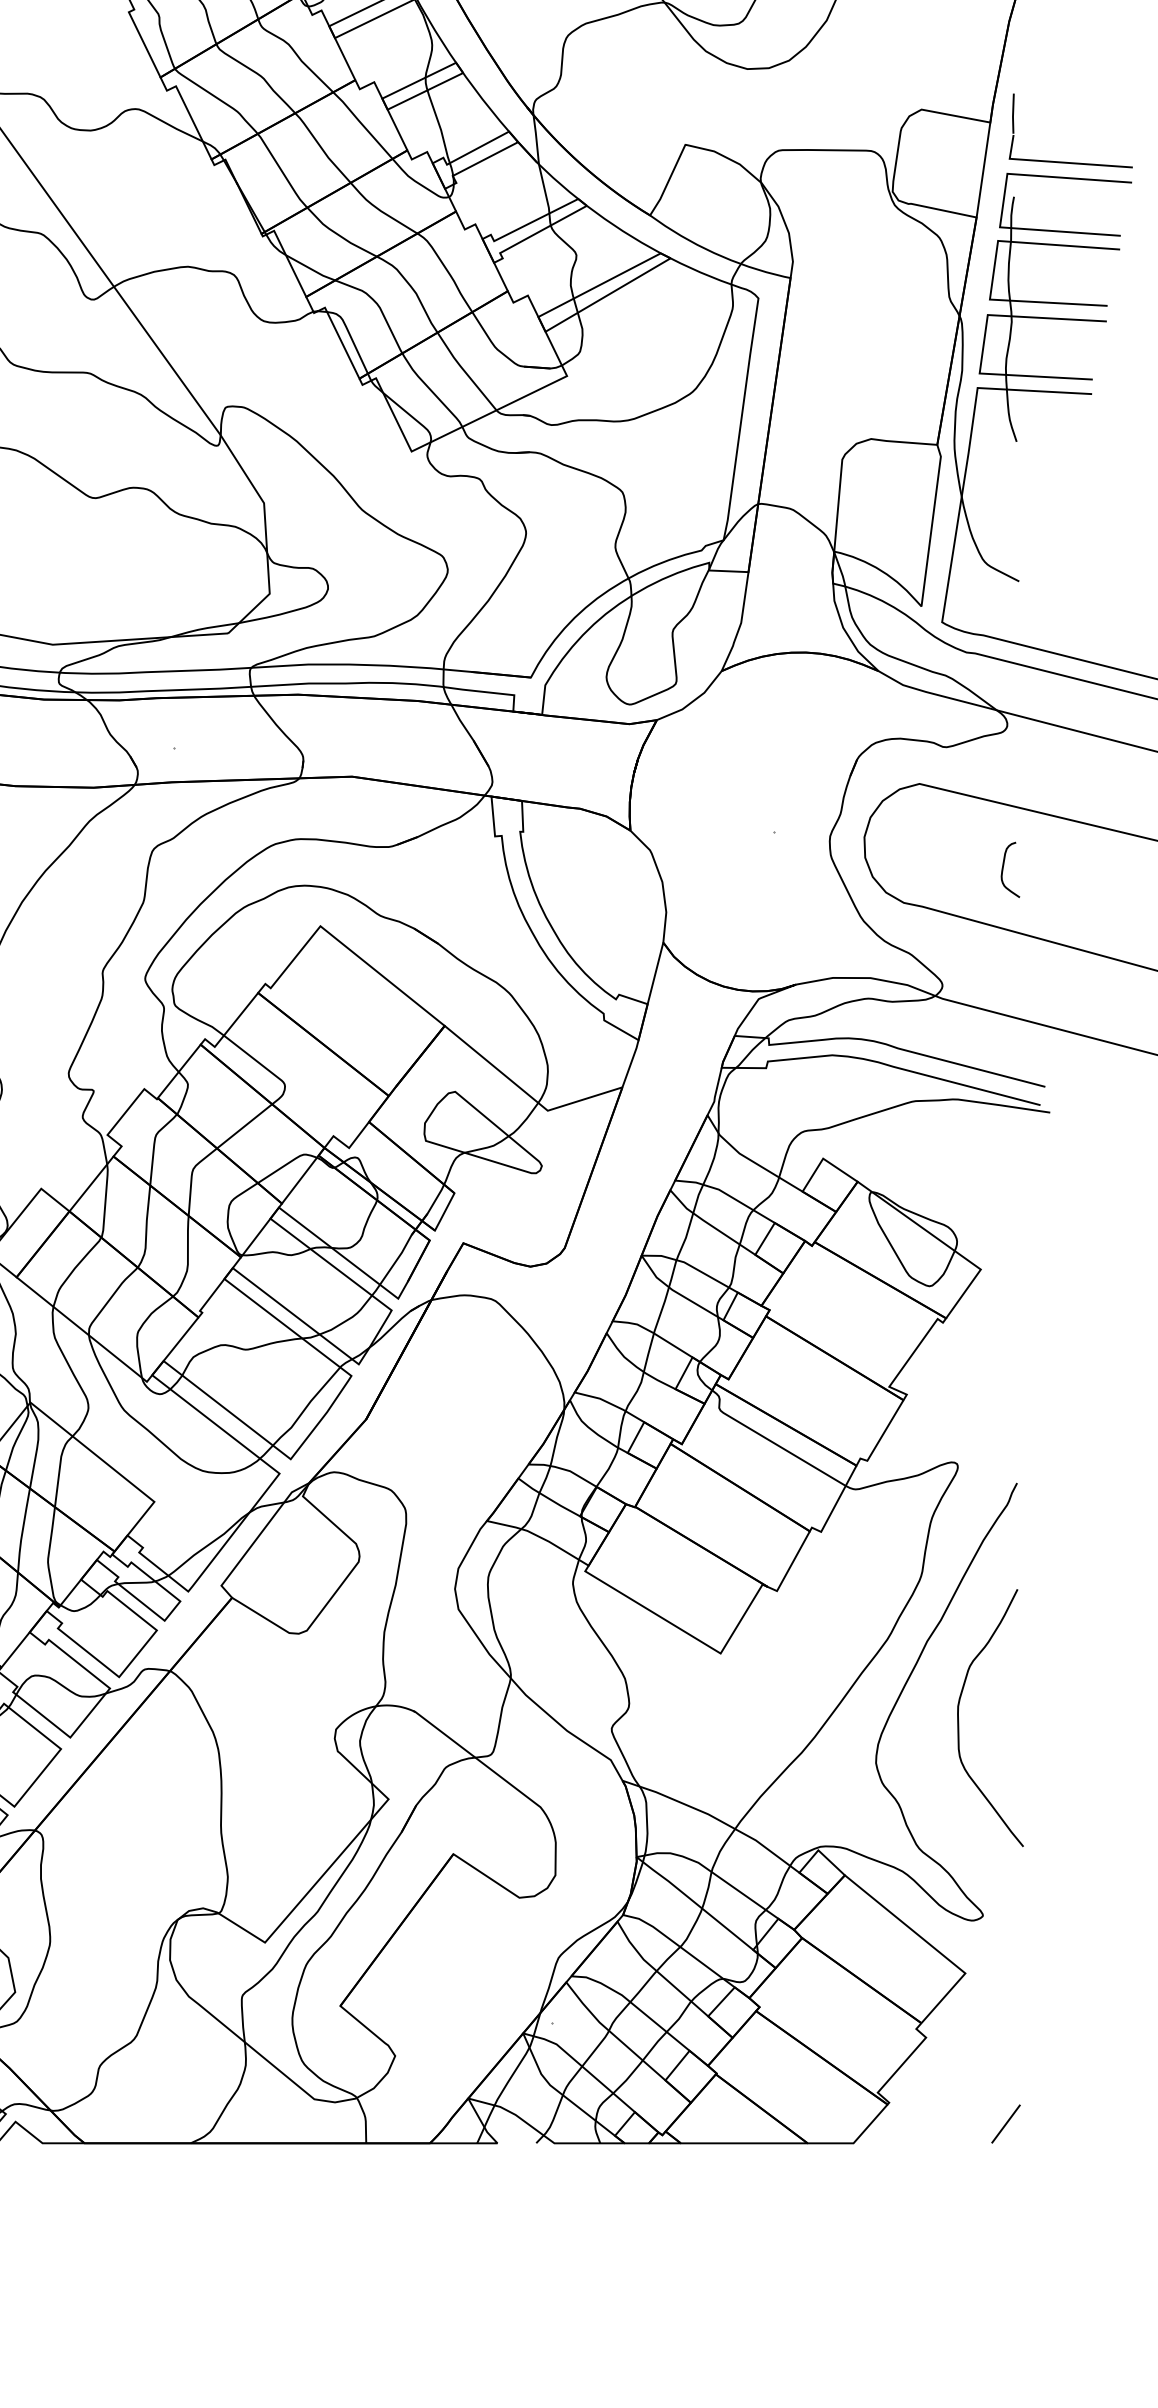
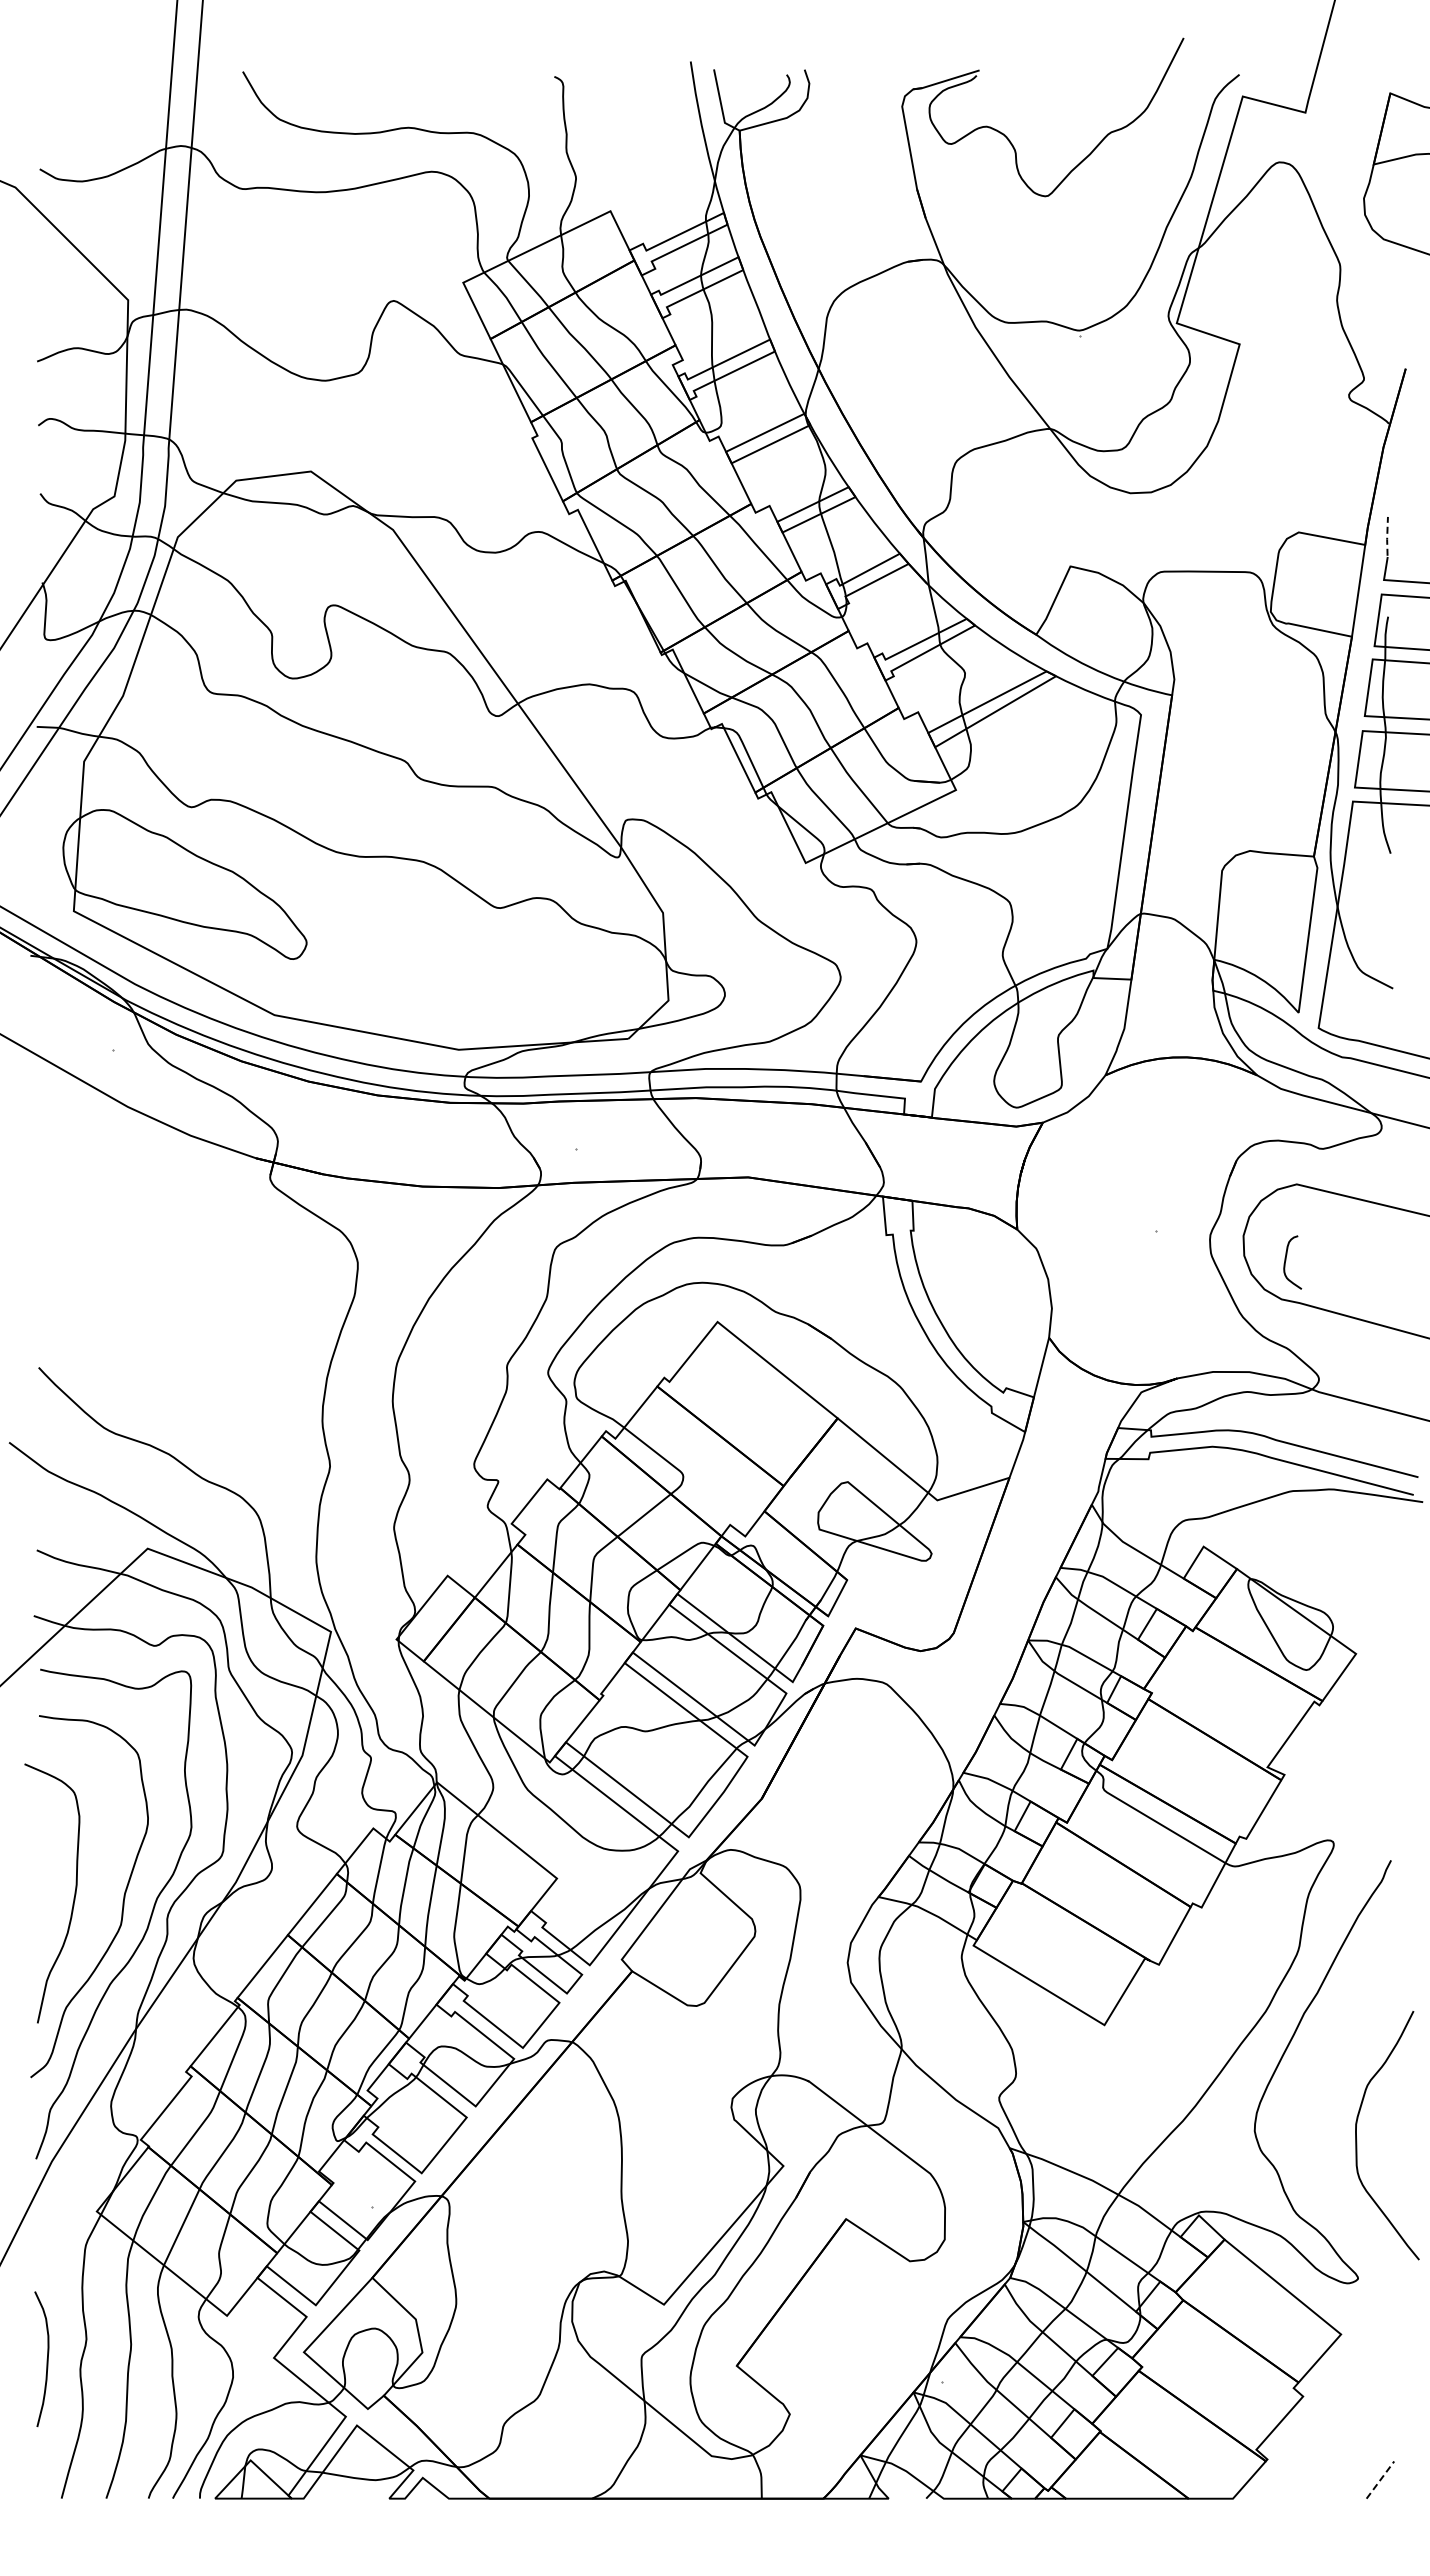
line: (1013, 113) -> (1387, 536), solid -> dashed
curve: (1004, 867) -> (1286, 1260), moved
curve: (959, 1723) -> (1357, 2140), moved
line: (1006, 2123) -> (1380, 2479), solid -> dashed

